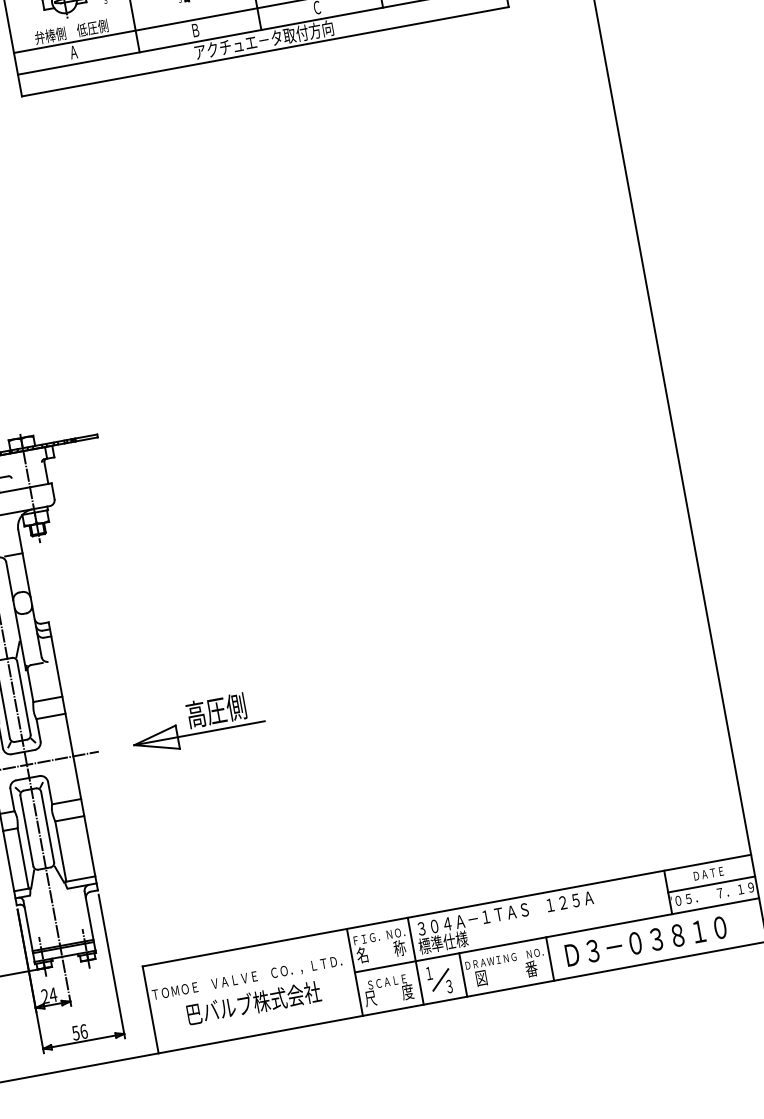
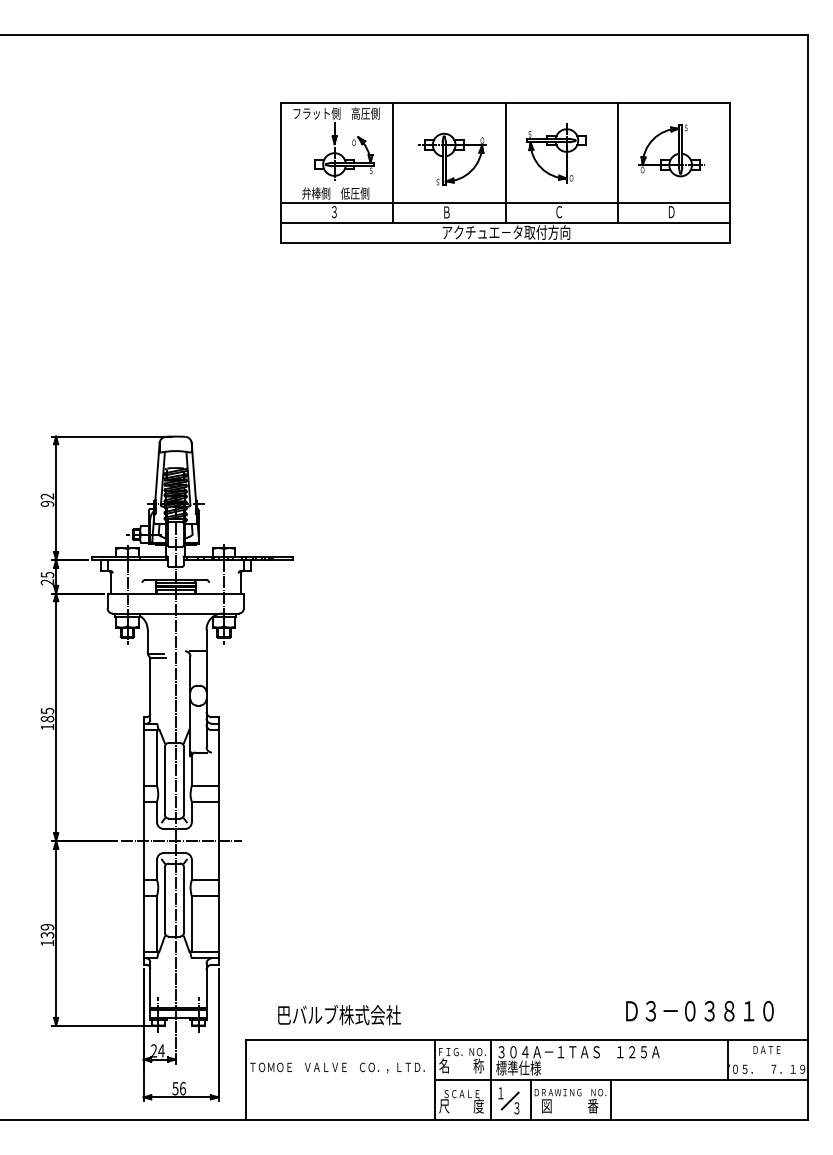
text: (73, 52) -> (334, 212), Ａ -> ３
part: (196, 723) -> (334, 831), removed
line: (711, 884) -> (767, 1060), removed
text: (645, 940) -> (699, 1010), moved
text: (254, 1003) -> (339, 1015), moved

